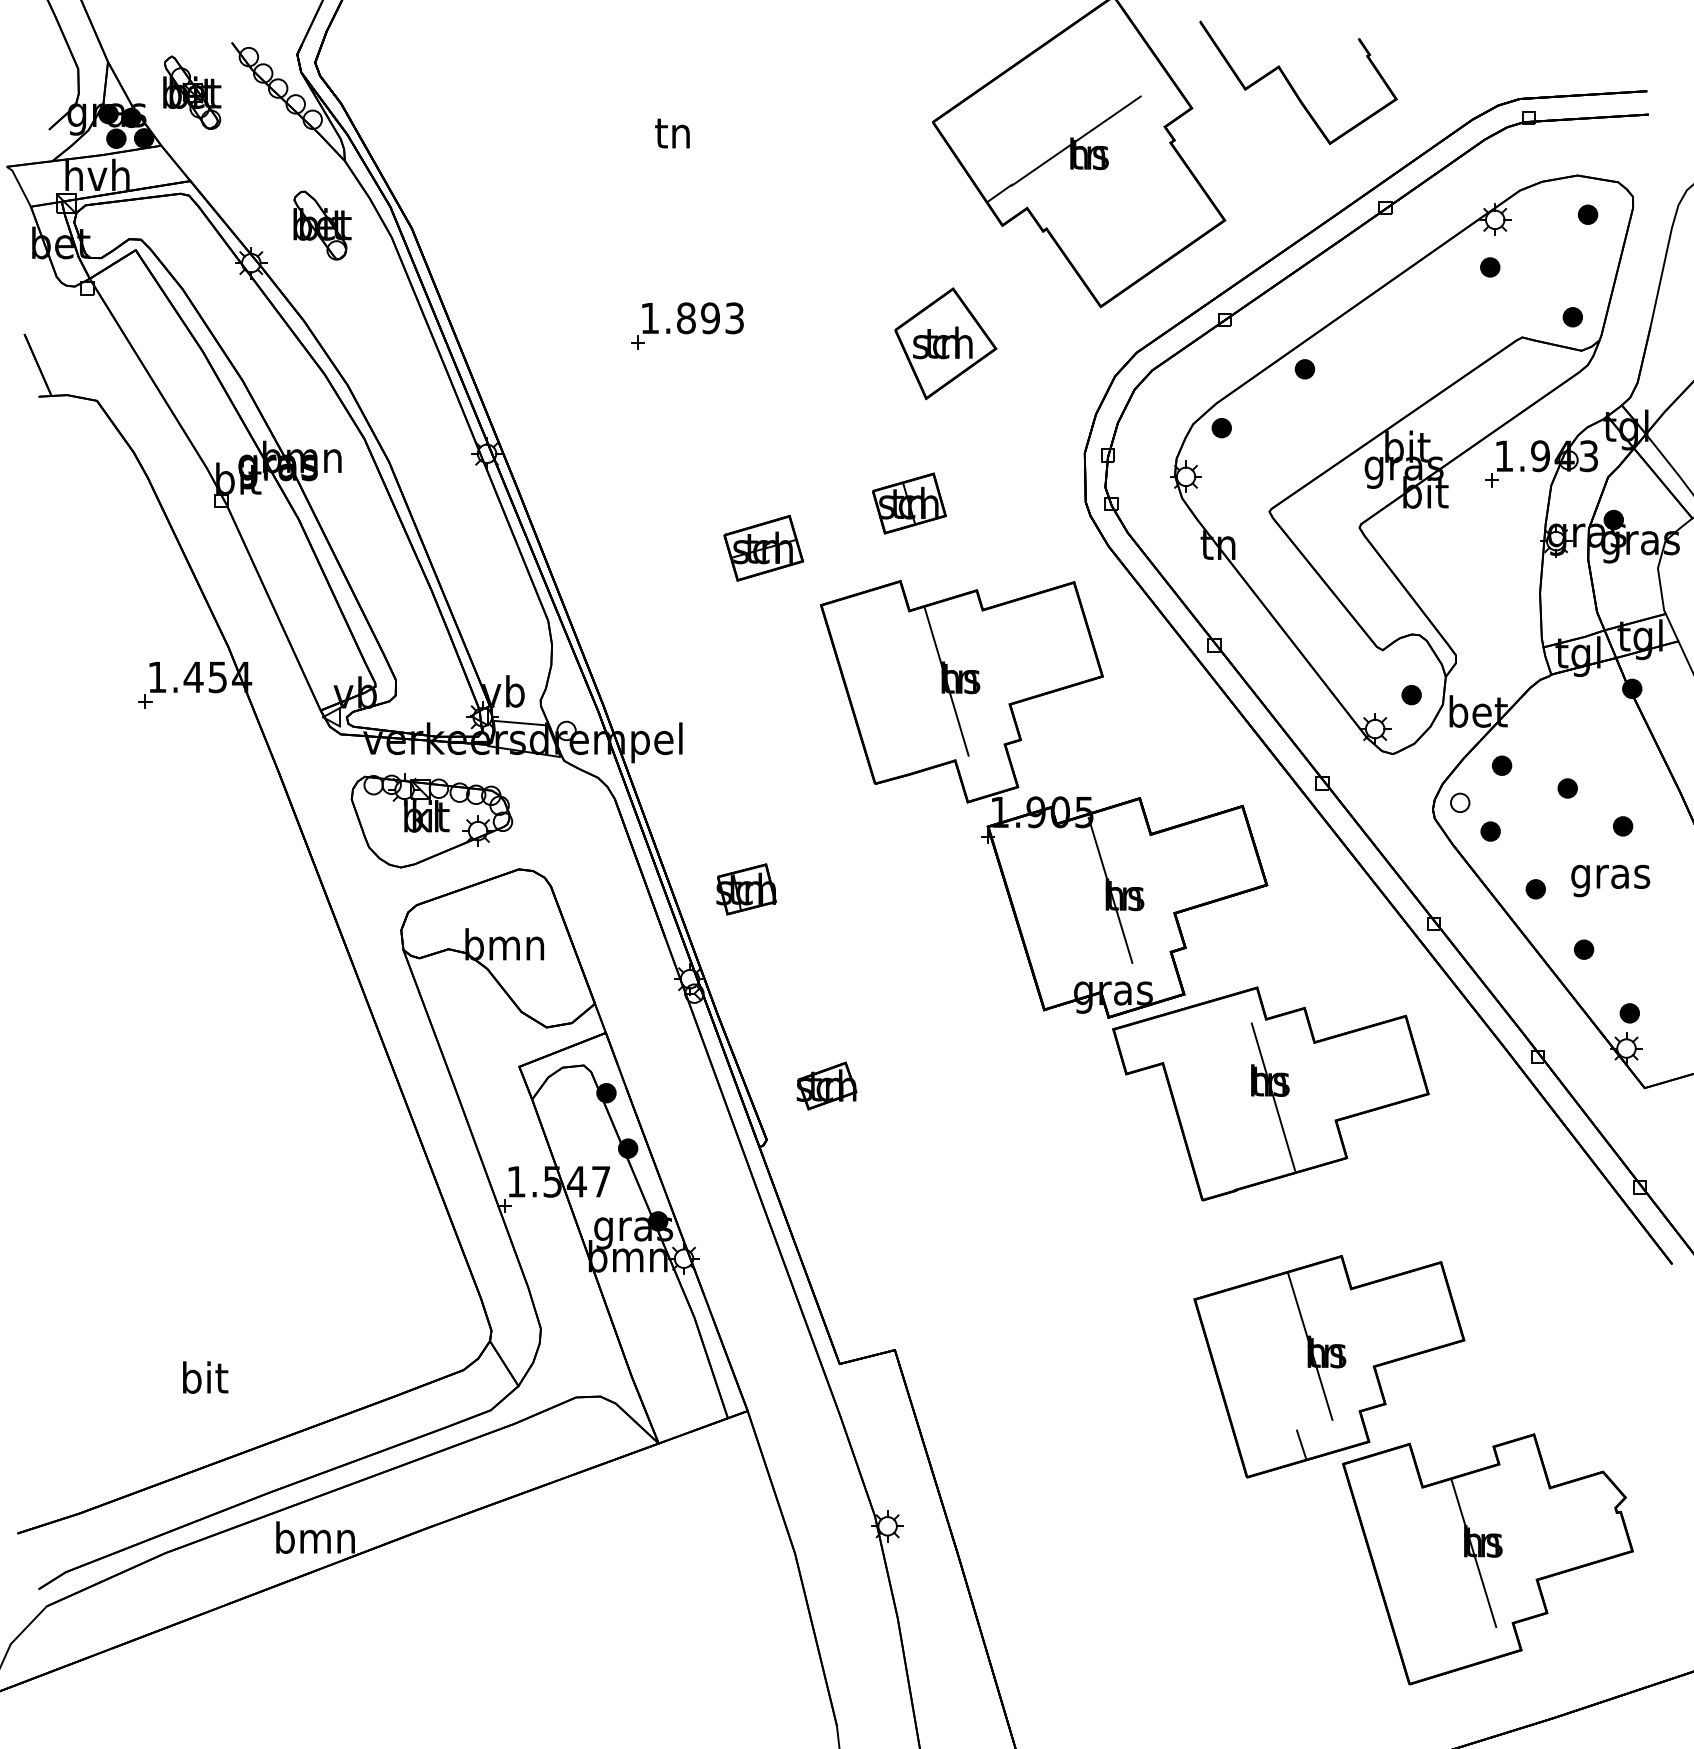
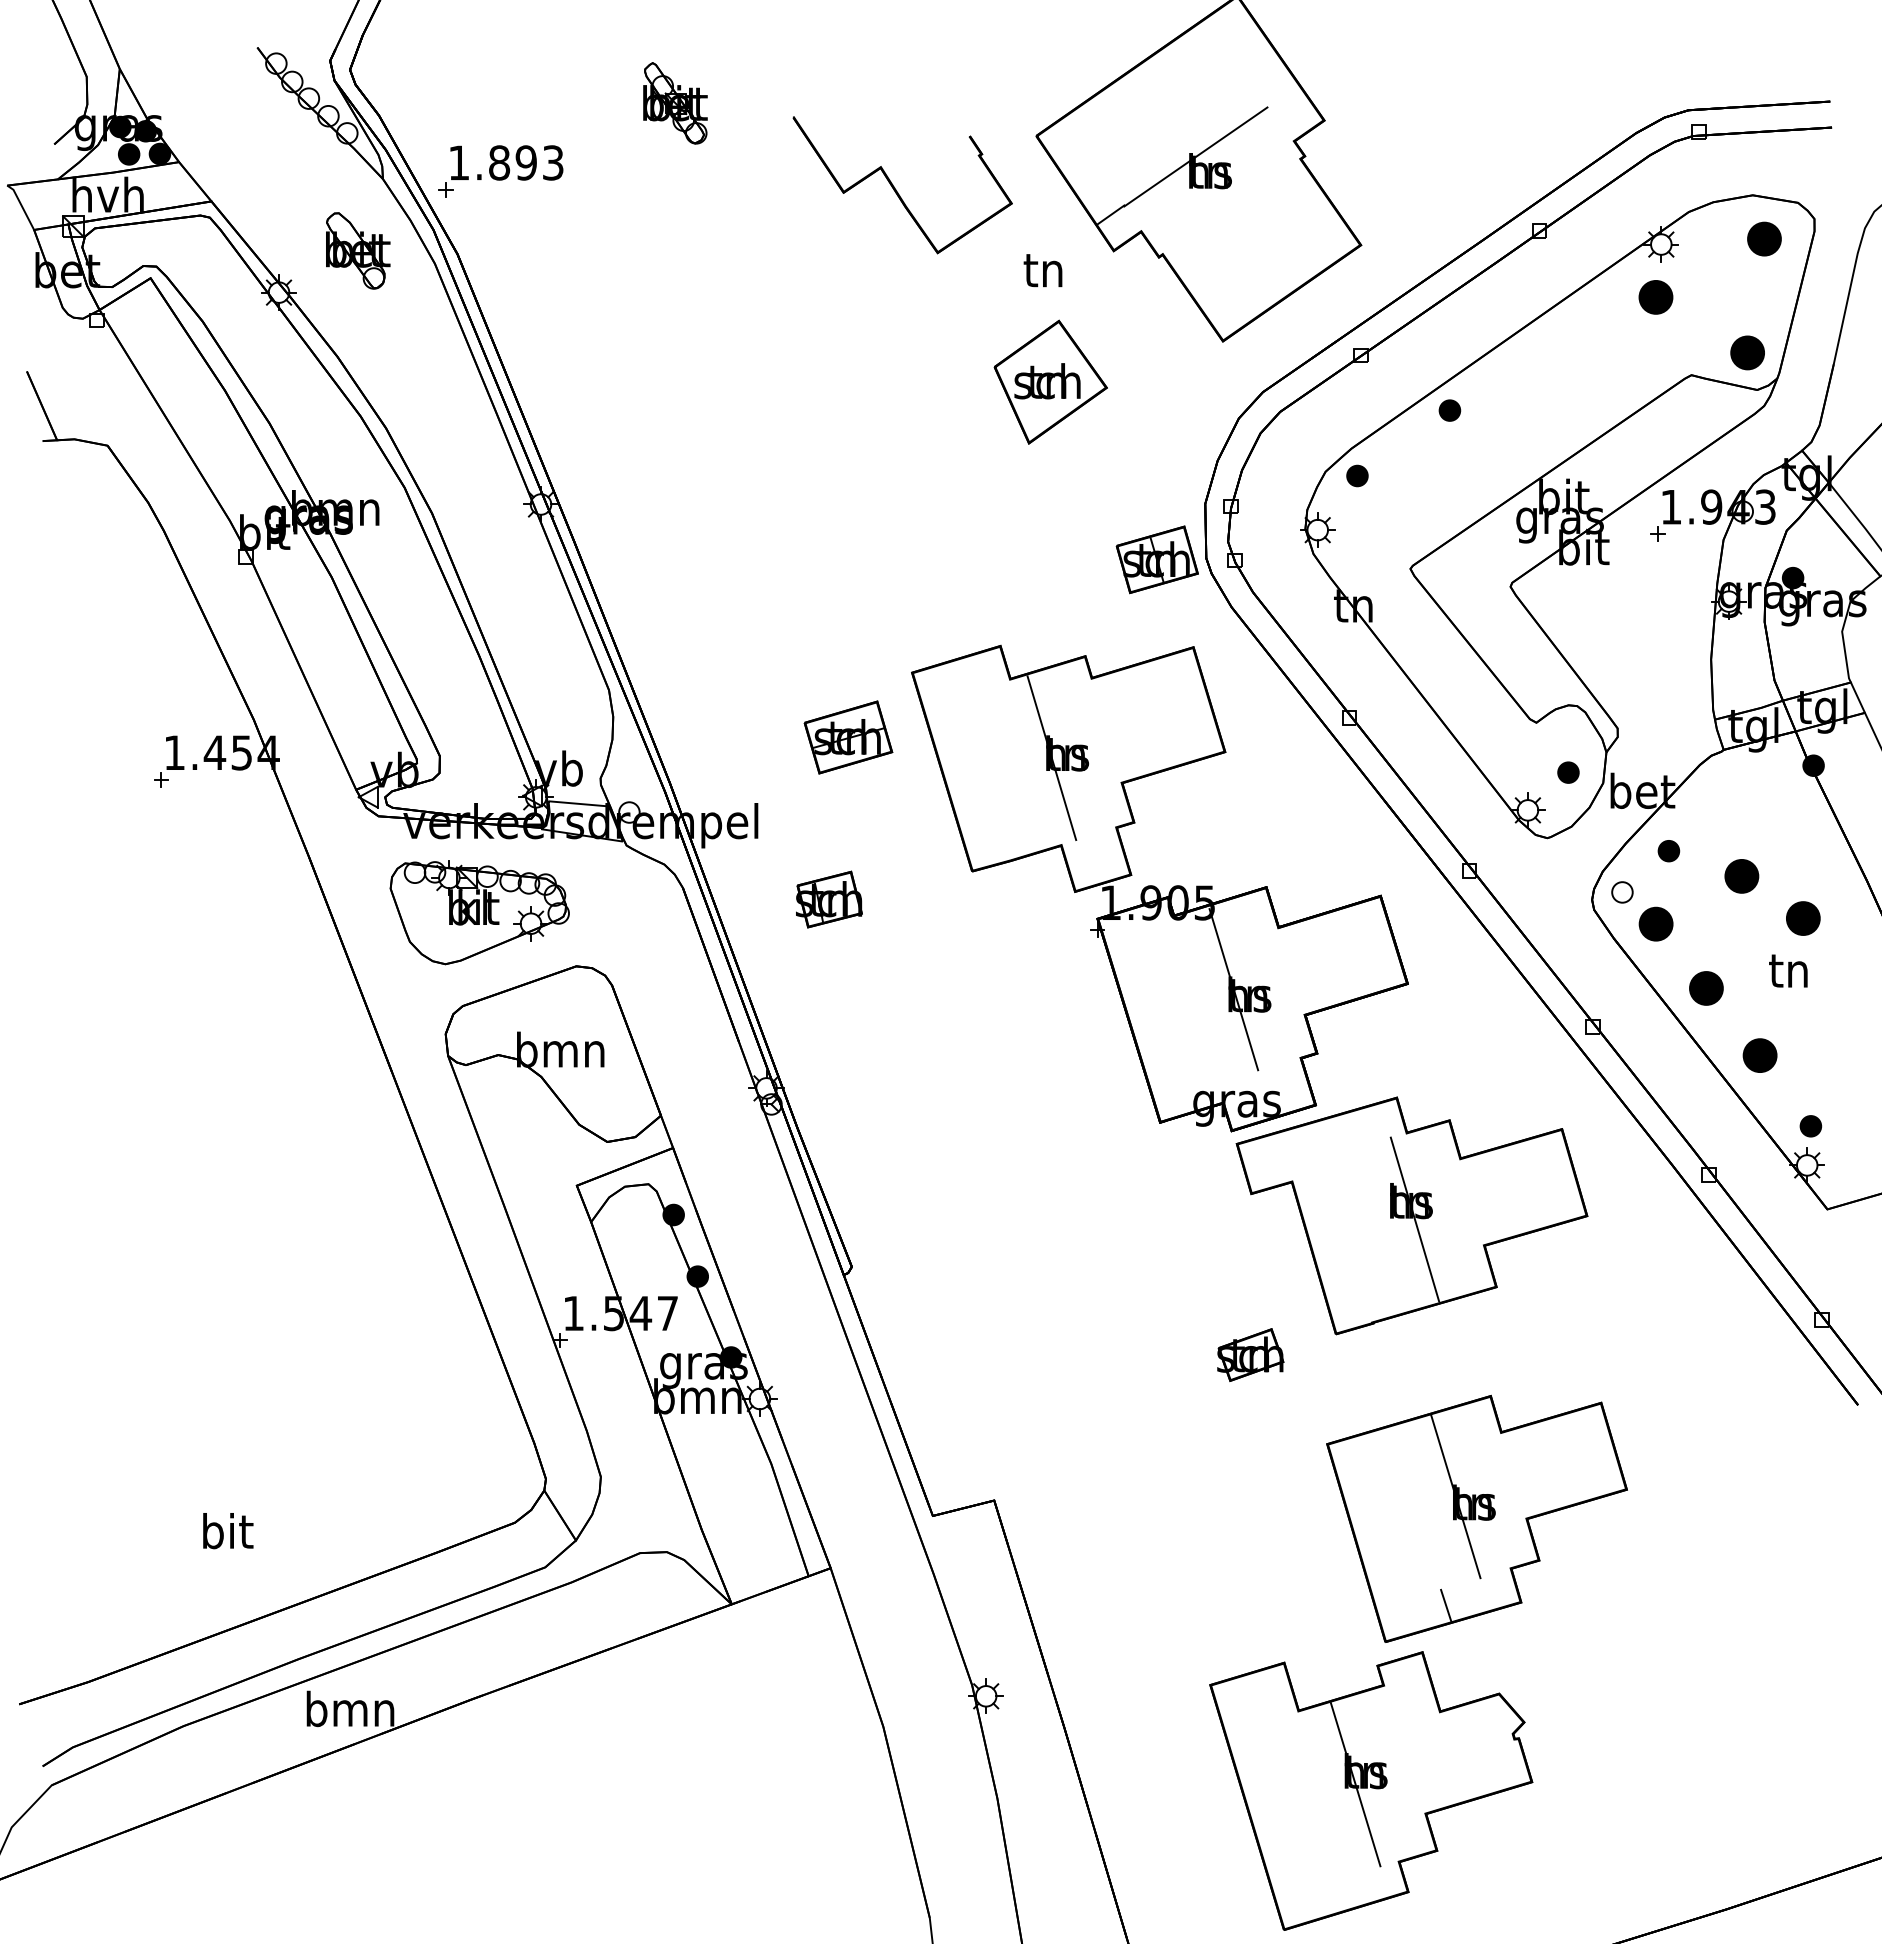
part: (1292, 86) -> (896, 189), moved
part: (192, 92) -> (675, 103), moved
text: (671, 133) -> (1042, 270), moved
part: (1588, 214) -> (1764, 238), size x1.6
part: (1489, 267) -> (1655, 297), size x1.6
part: (1572, 317) -> (1747, 352), size x1.6
part: (687, 326) -> (500, 171), moved
part: (908, 503) -> (1156, 559), moved
part: (763, 548) -> (848, 737), moved
part: (1567, 788) -> (1741, 876), size x1.6
part: (1623, 826) -> (1803, 918), size x1.6
part: (1490, 831) -> (1656, 924), size x1.6
text: (1610, 877) -> (1789, 975), gras -> tn
part: (746, 889) -> (829, 899), moved
part: (1535, 889) -> (1706, 988), size x1.6
part: (1583, 949) -> (1759, 1055), size x1.6
part: (826, 1085) -> (1250, 1354), moved
part: (1488, 1558) -> (1371, 1790), moved

